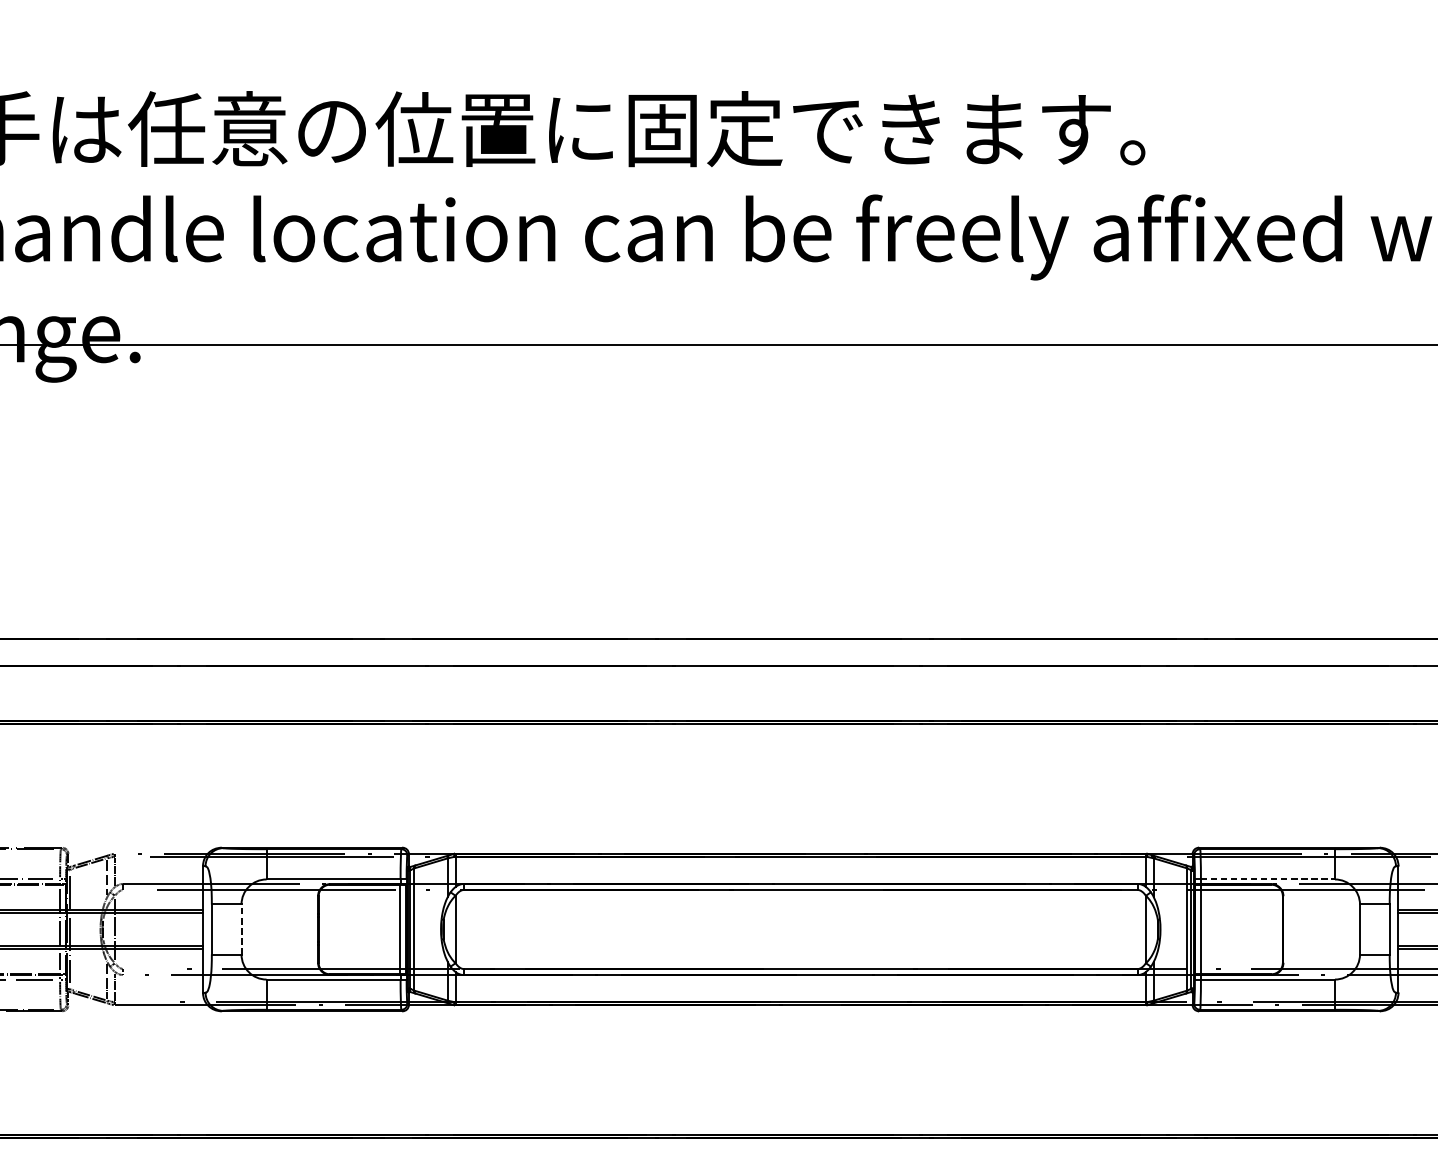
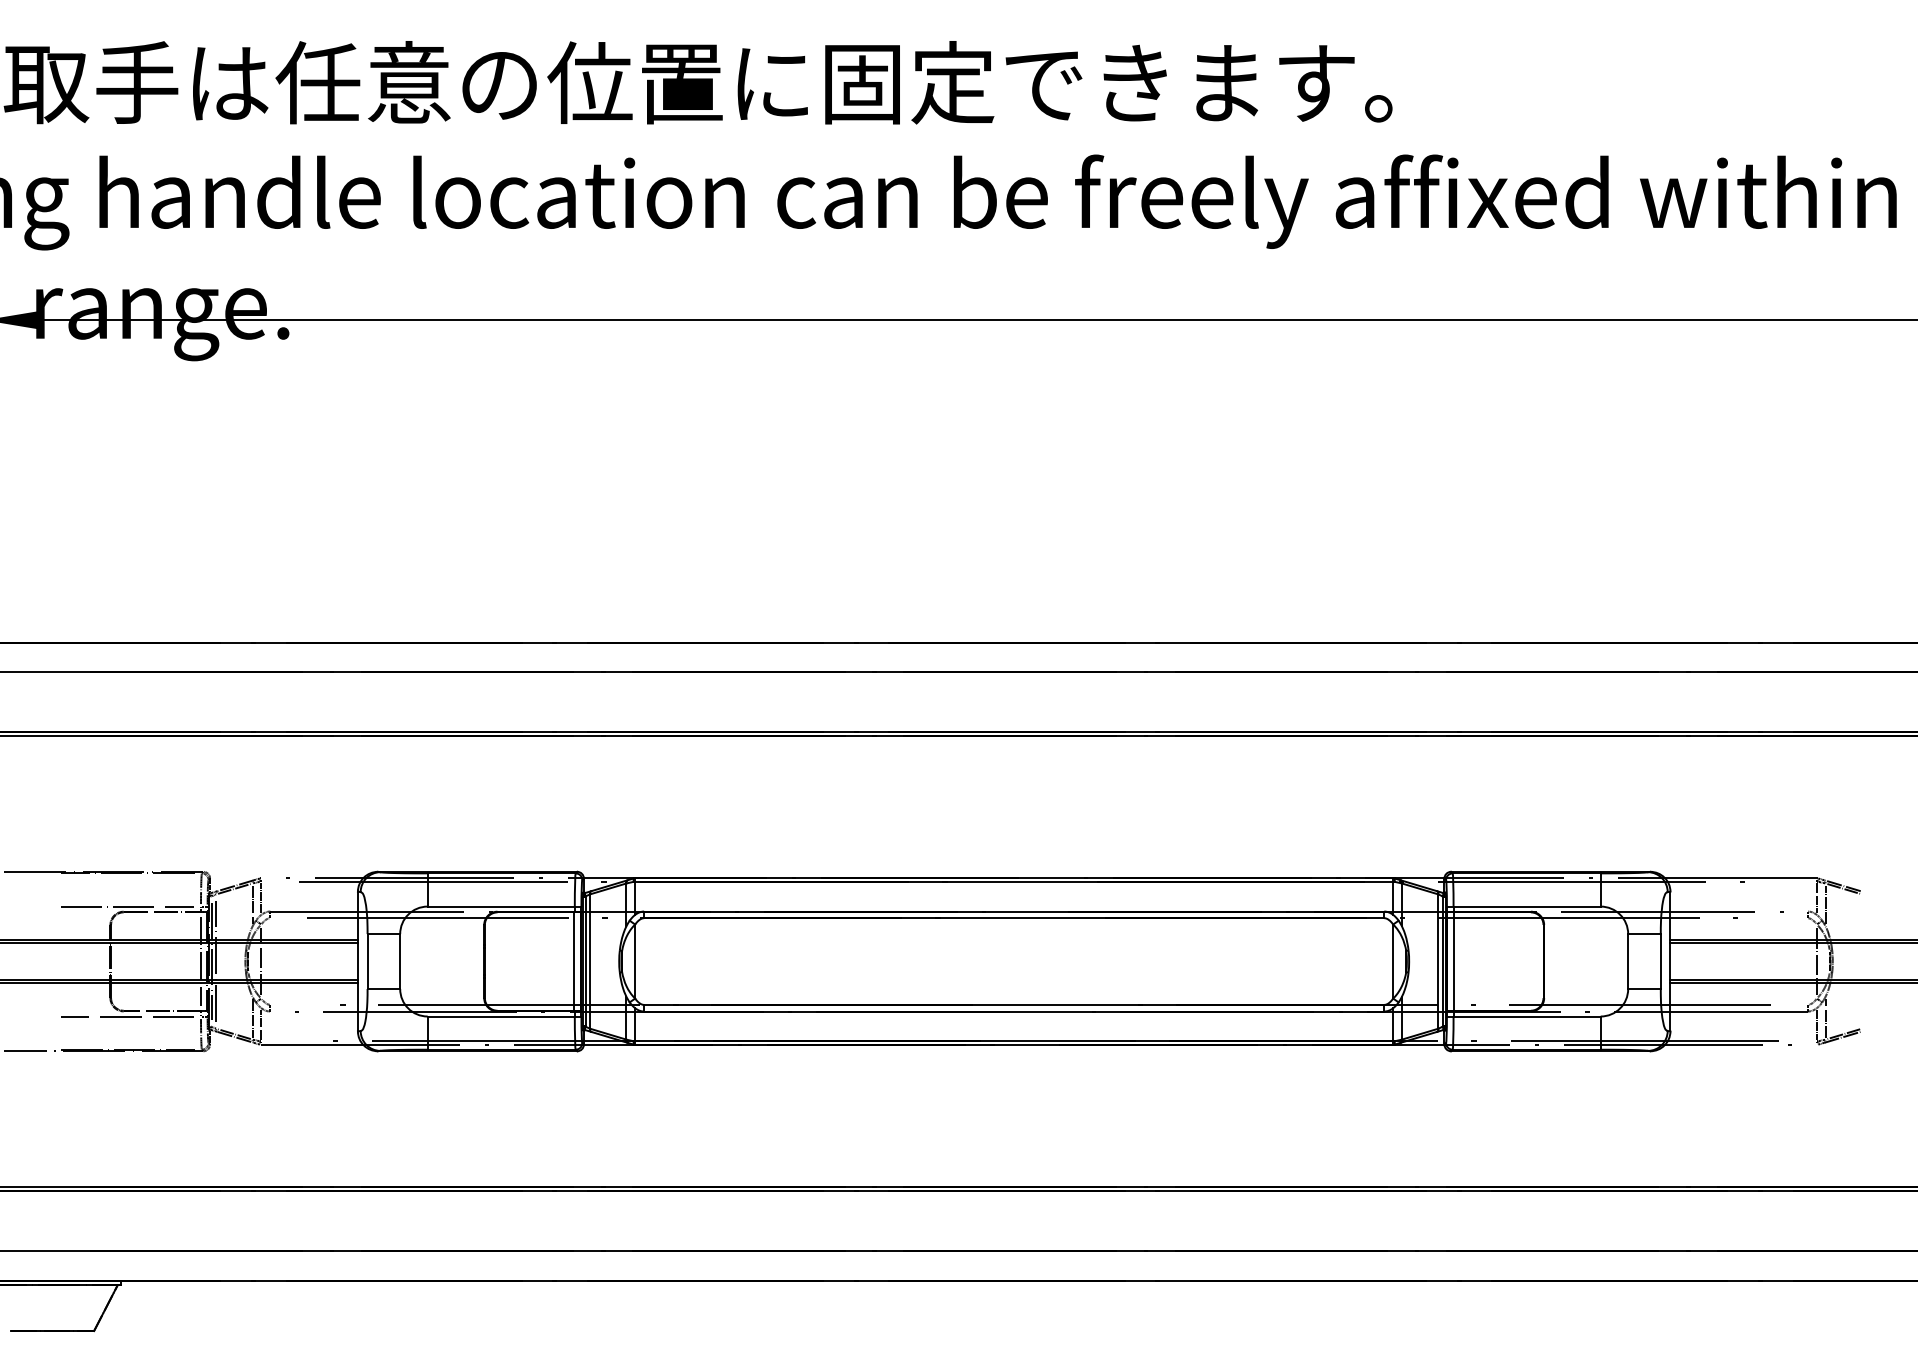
line: (1268, 879) -> (1527, 906), dashed -> solid
line: (74, 929) -> (216, 961), added
line: (241, 929) -> (400, 961), dashed -> solid

